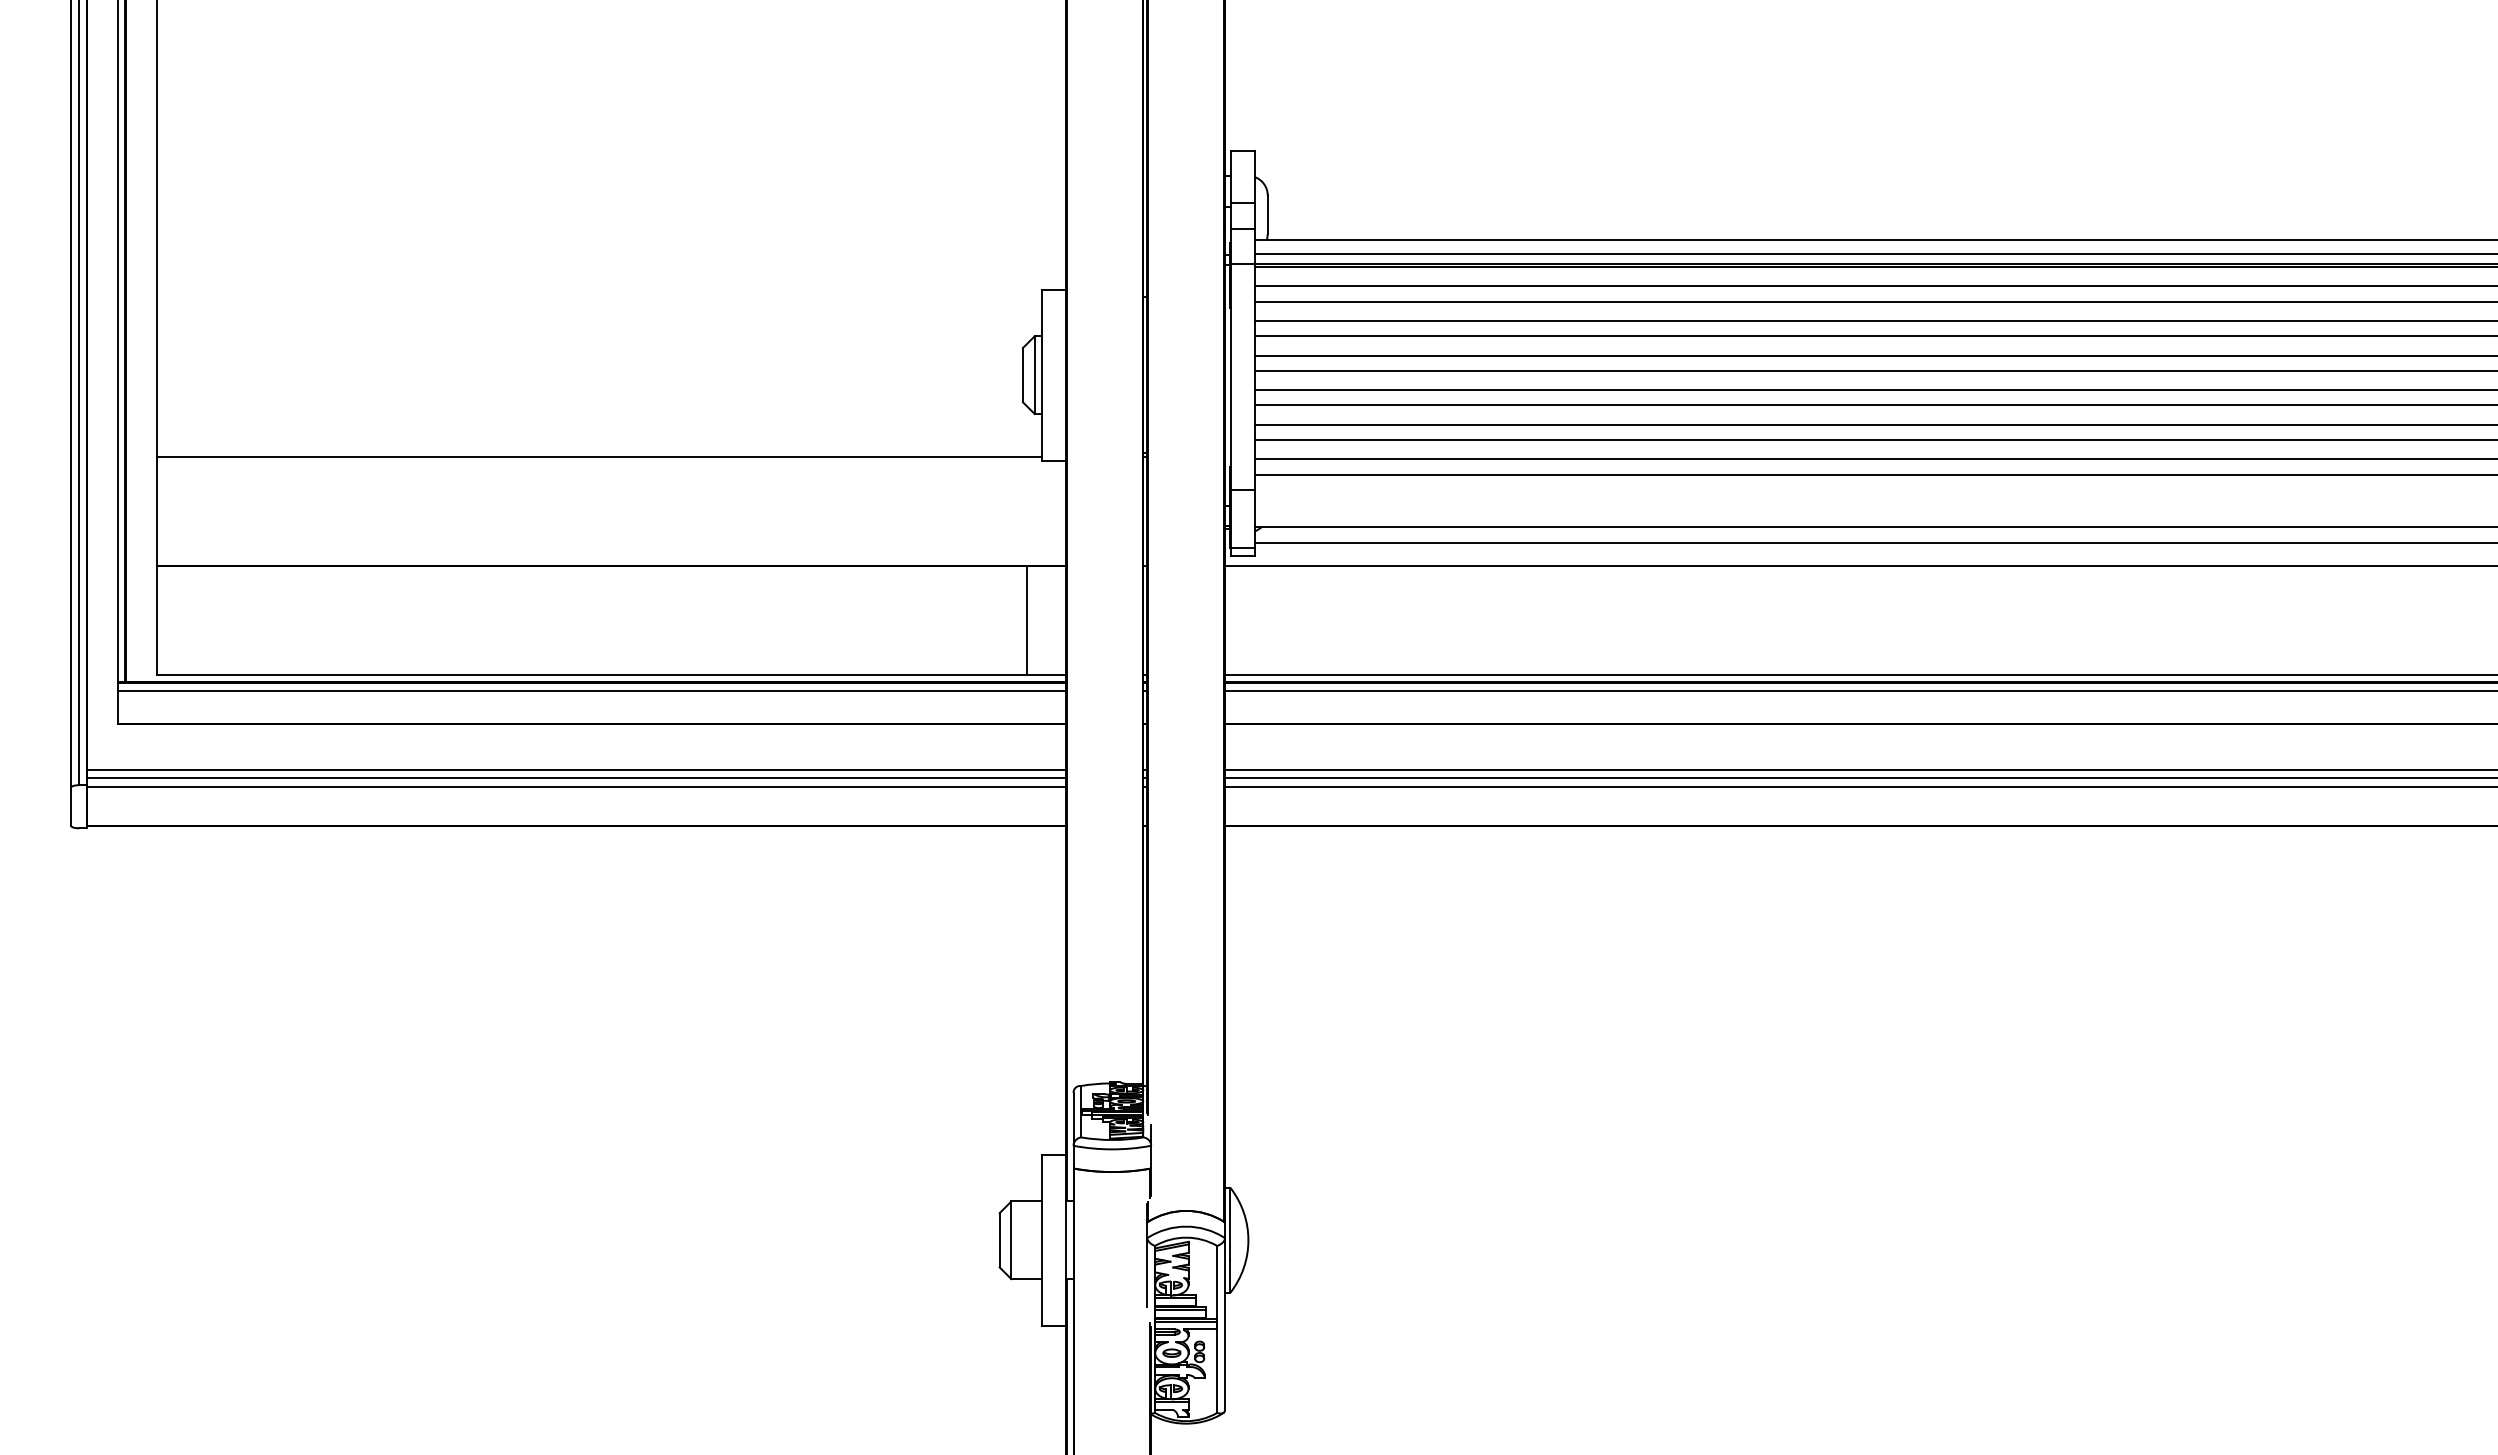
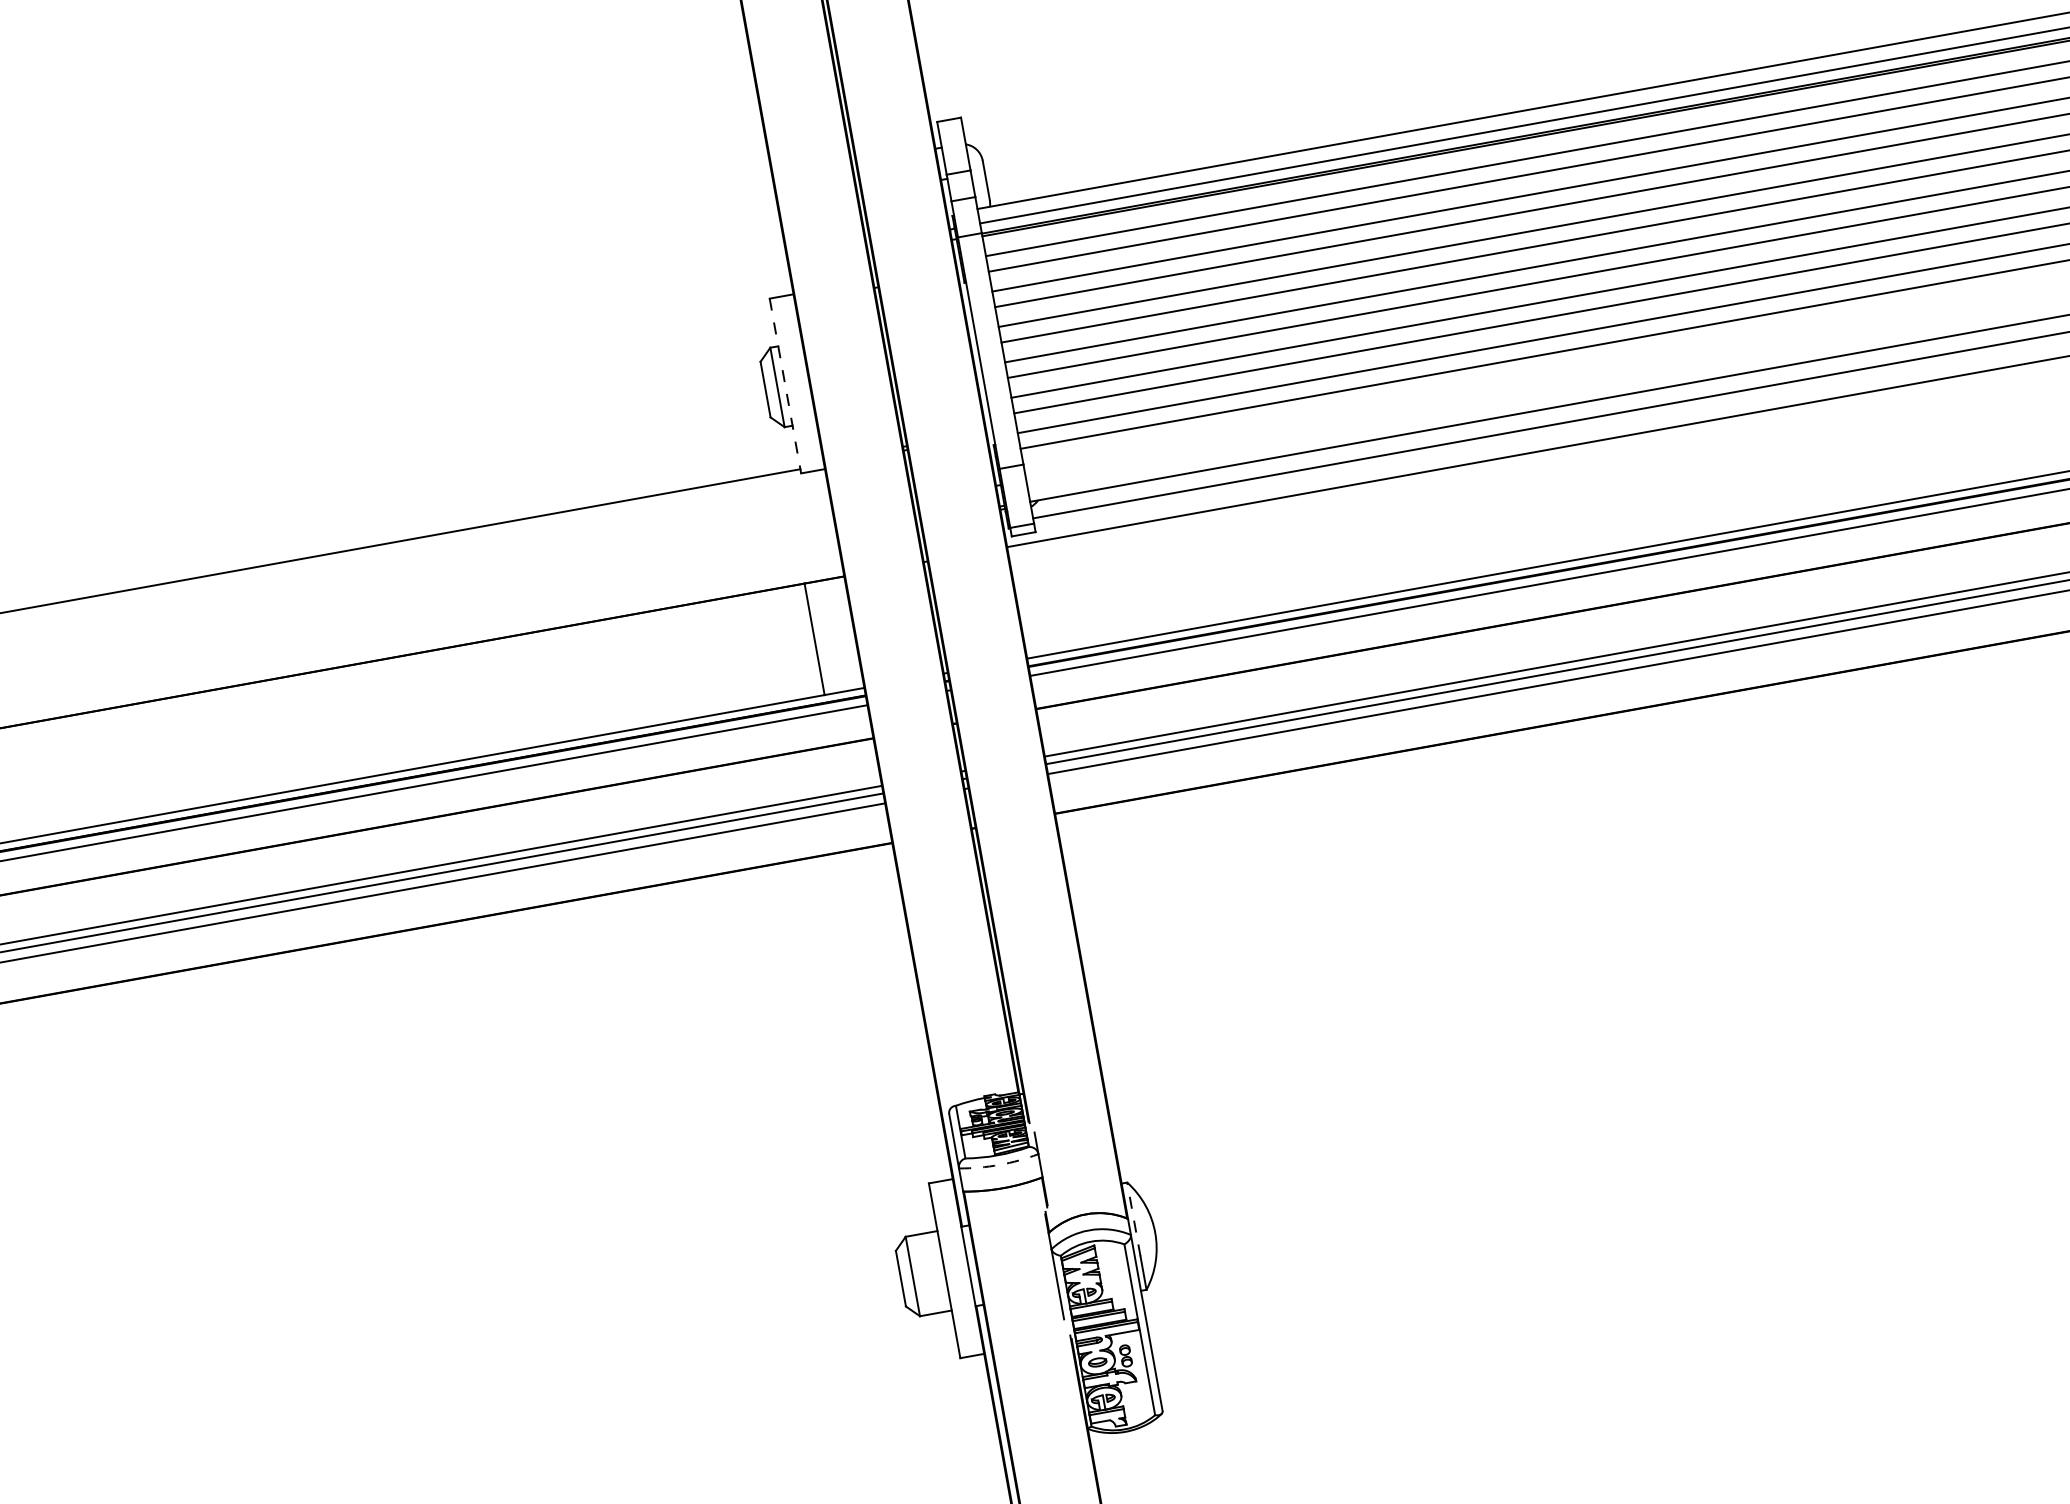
line: (1042, 375) -> (785, 386), solid -> dashed
arc: (1112, 1149) -> (999, 1165), solid -> dashed
line: (1230, 1223) -> (1133, 1219), solid -> dashed

